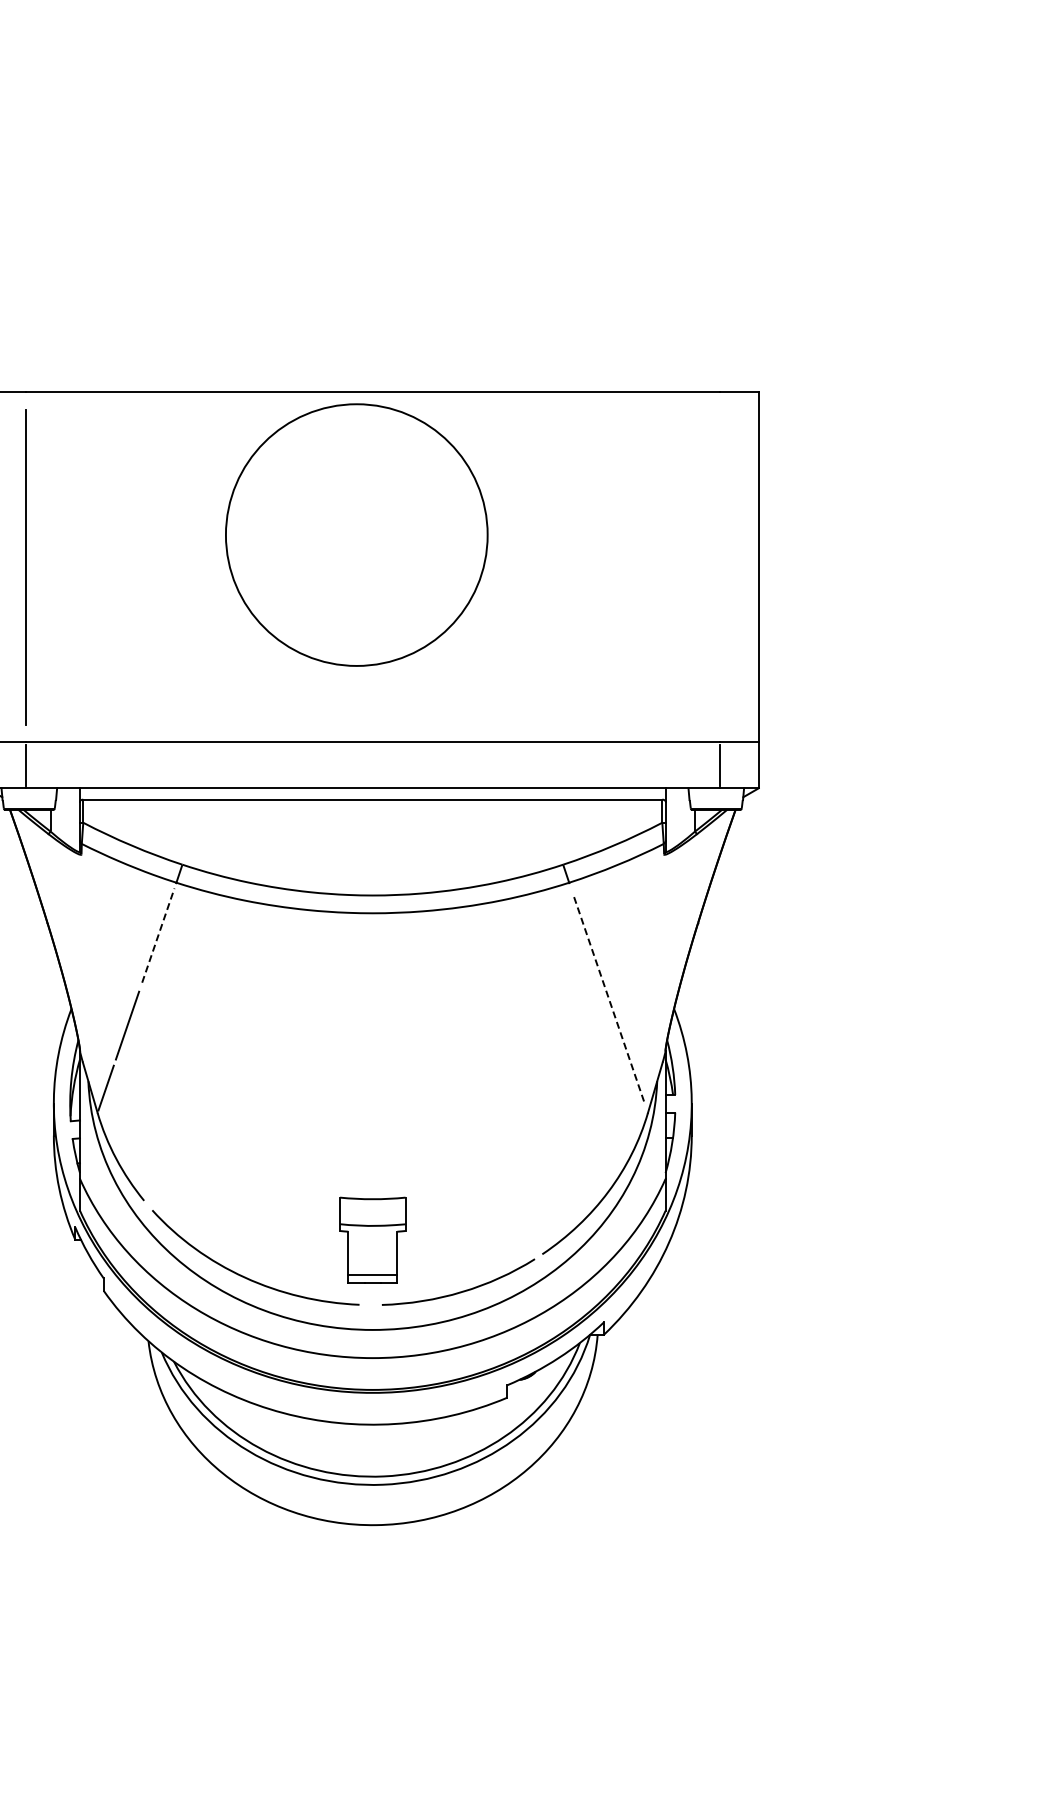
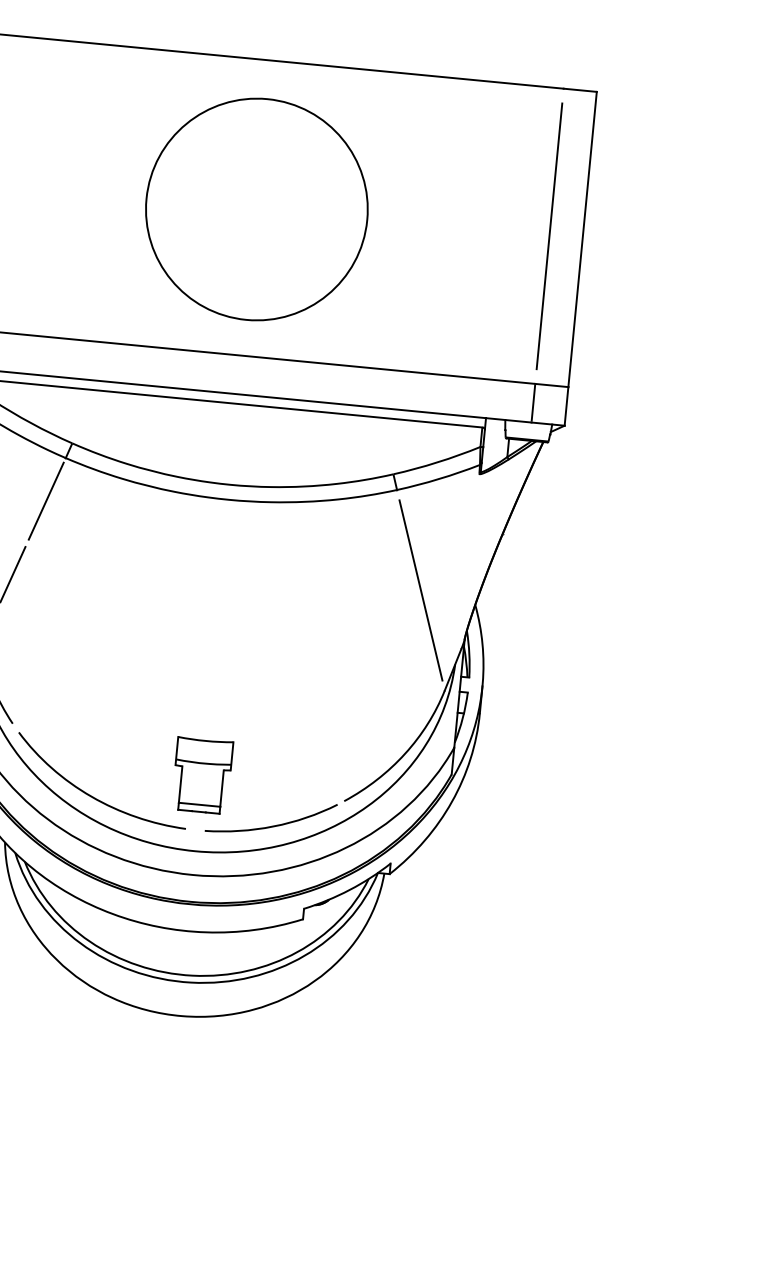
circle: (356, 534) -> (256, 208), moved
line: (719, 567) -> (549, 236), added
line: (158, 935) -> (46, 501), dashed -> solid
line: (608, 997) -> (420, 589), dashed -> solid

